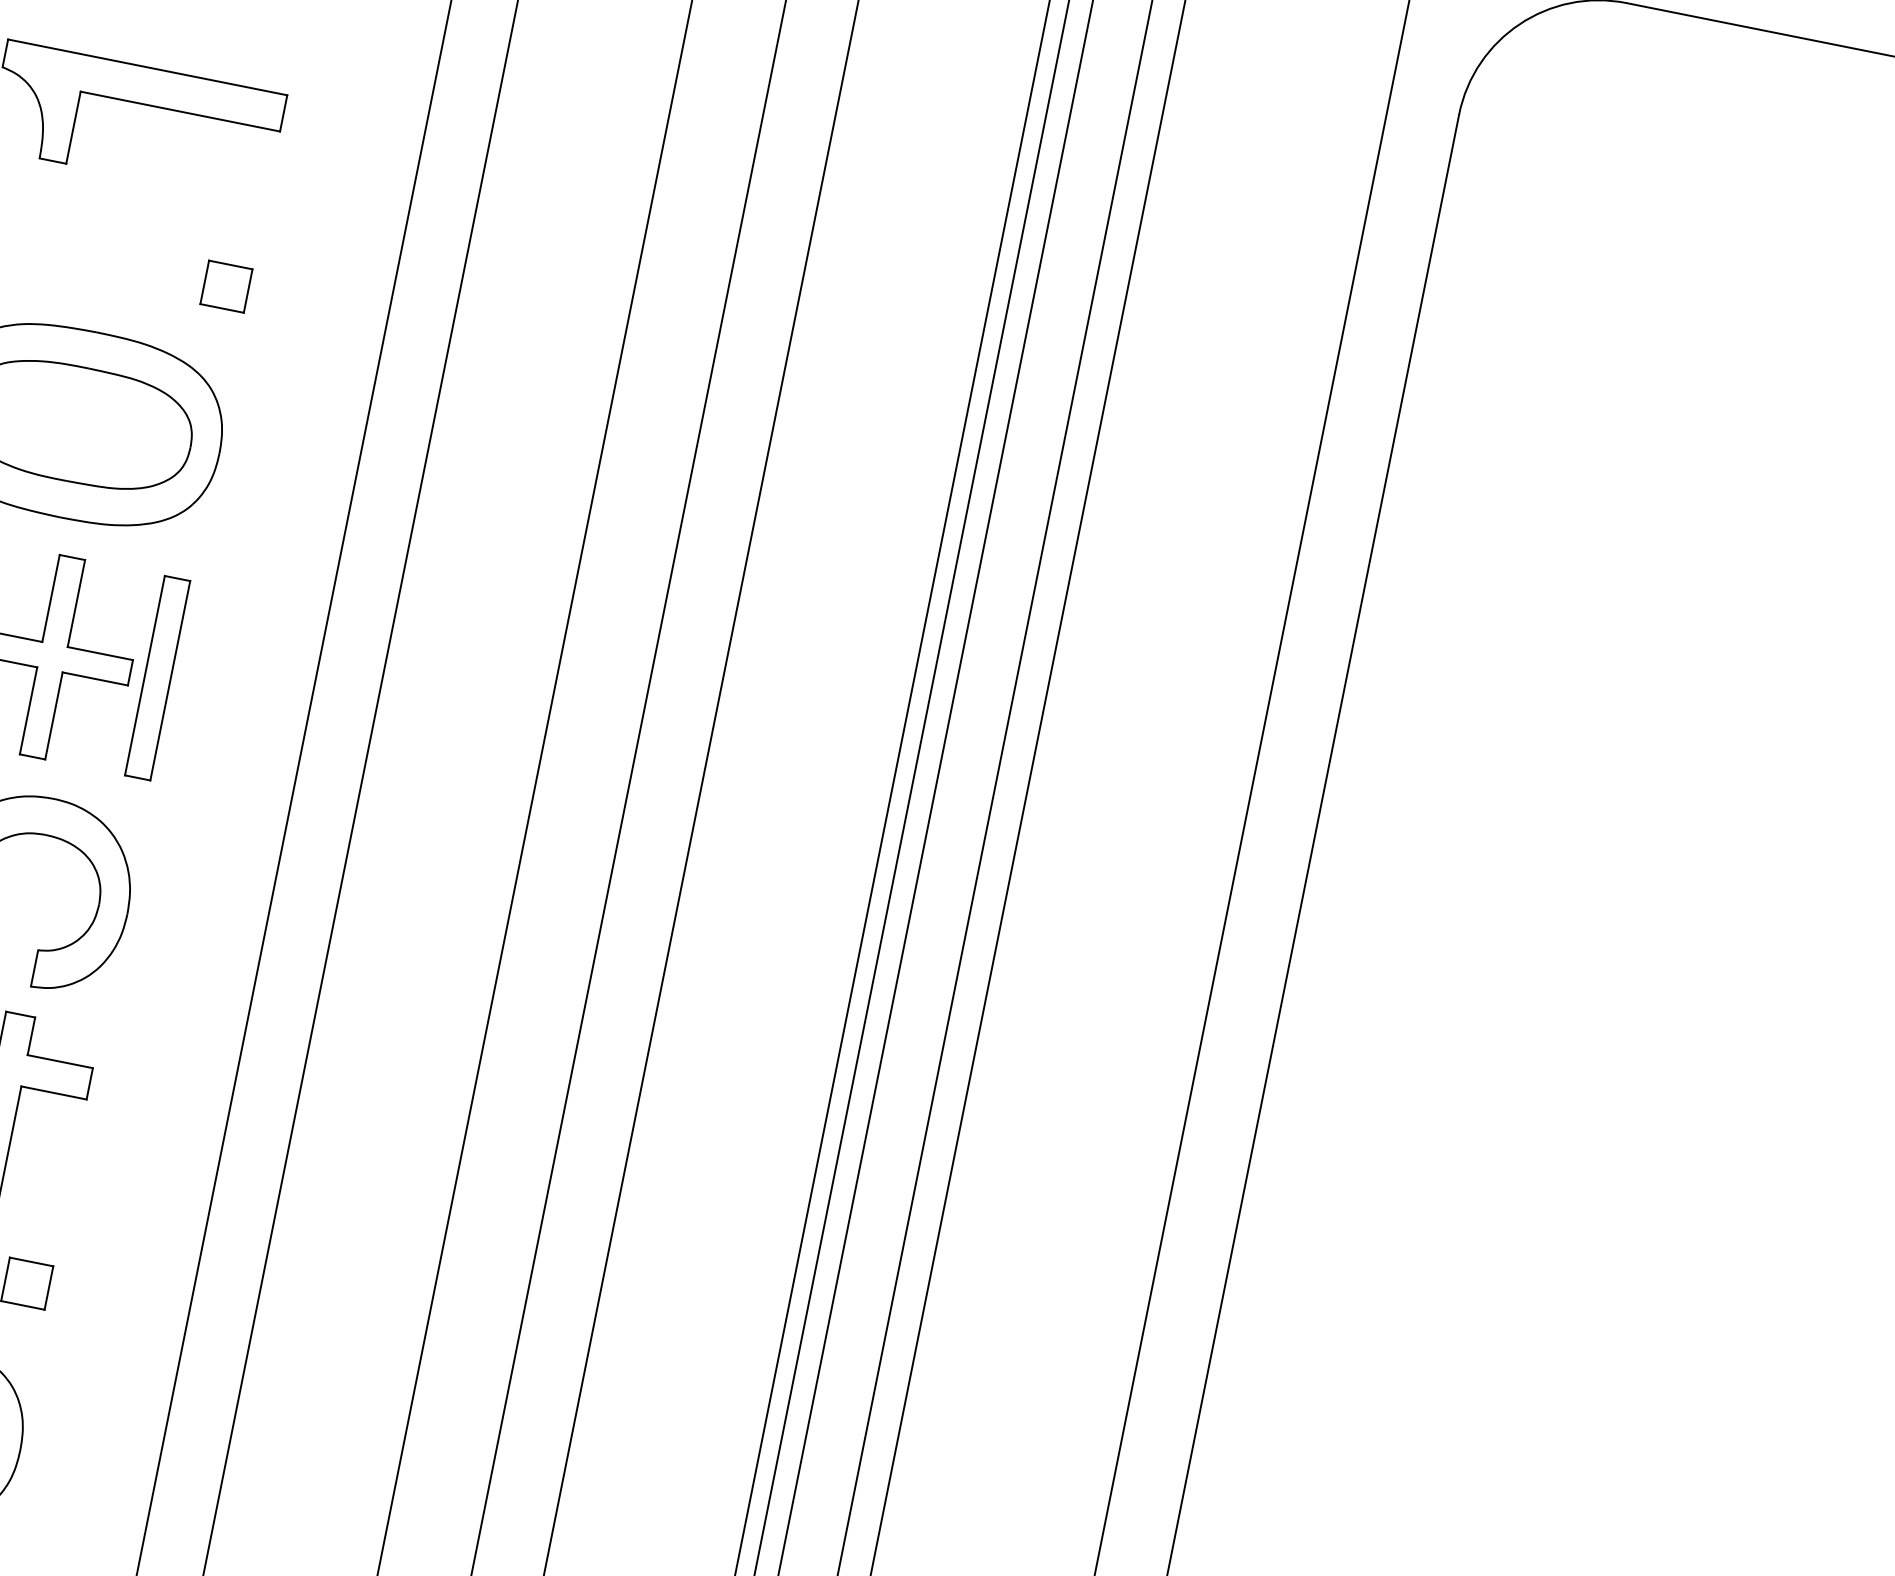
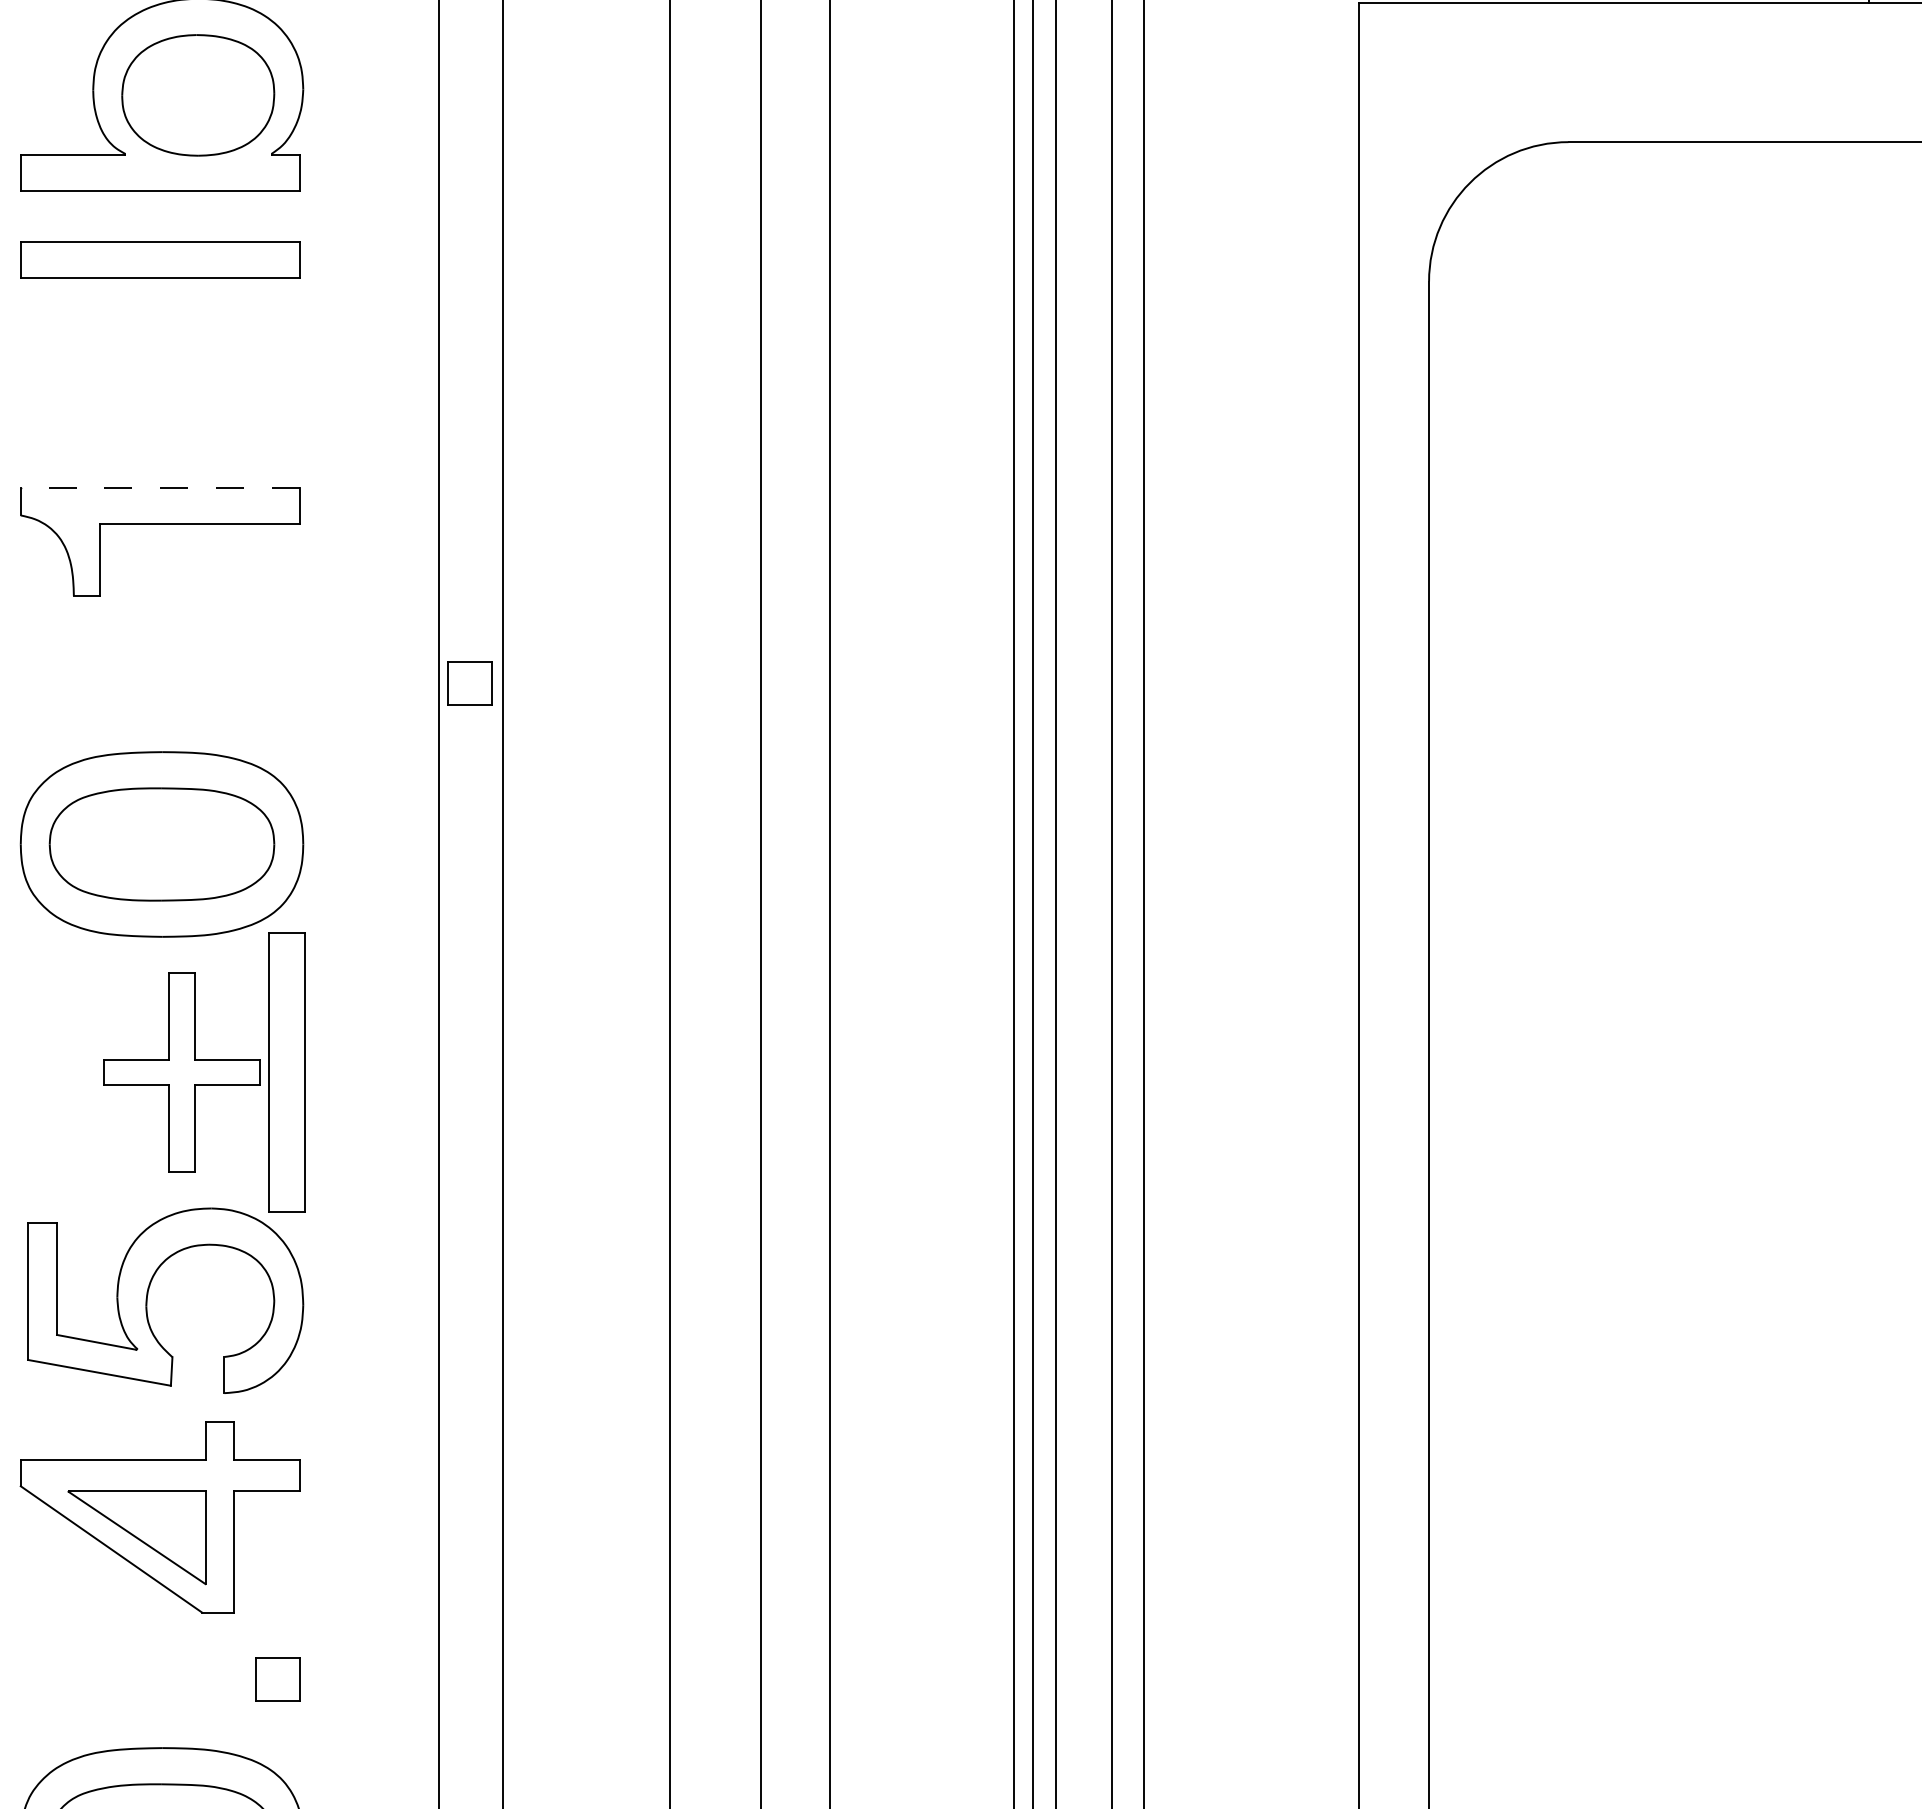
line: (147, 66) -> (159, 487), solid -> dashed
part: (225, 286) -> (469, 683), moved
part: (157, 677) -> (286, 1072), size x1.4

